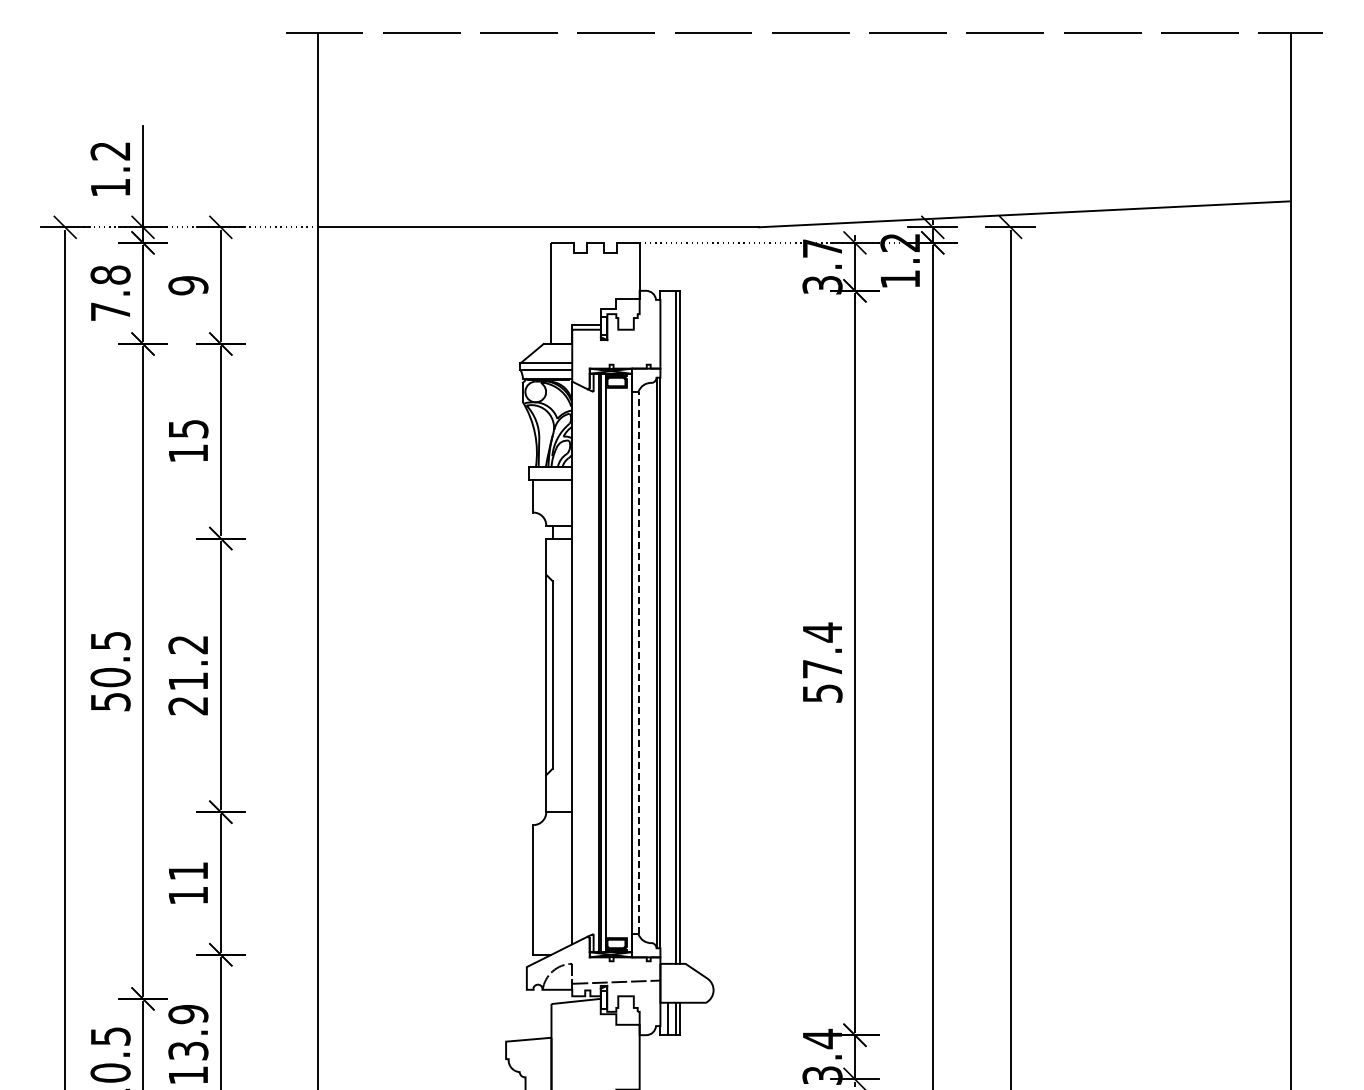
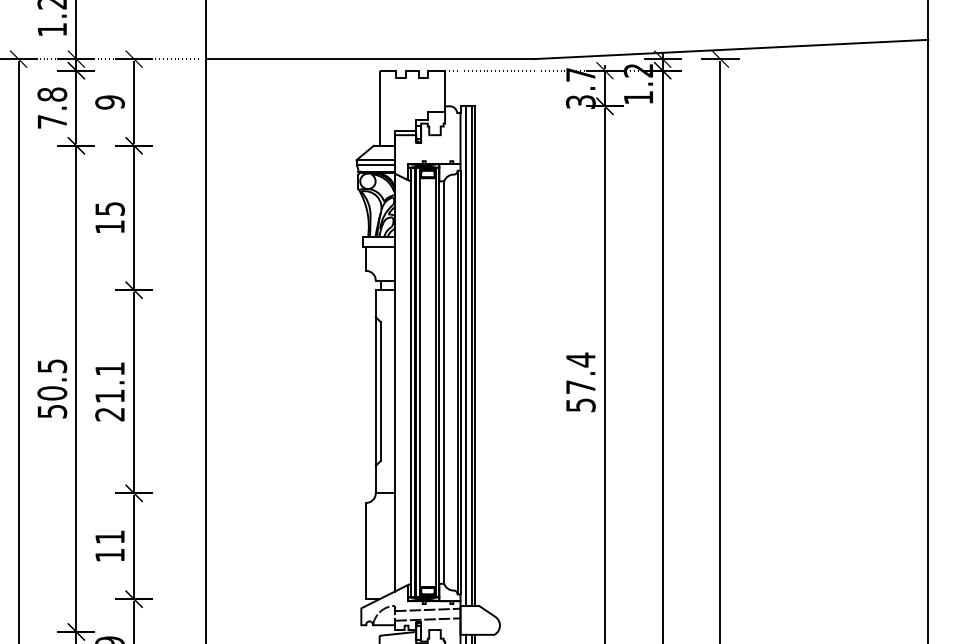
line: (668, 626) -> (466, 355), added
text: (187, 645) -> (109, 369), 21.2 -> 21.1
line: (593, 662) -> (410, 382), added
line: (626, 662) -> (435, 382), added
line: (638, 662) -> (444, 382), dashed -> solid
line: (616, 968) -> (427, 609), added

